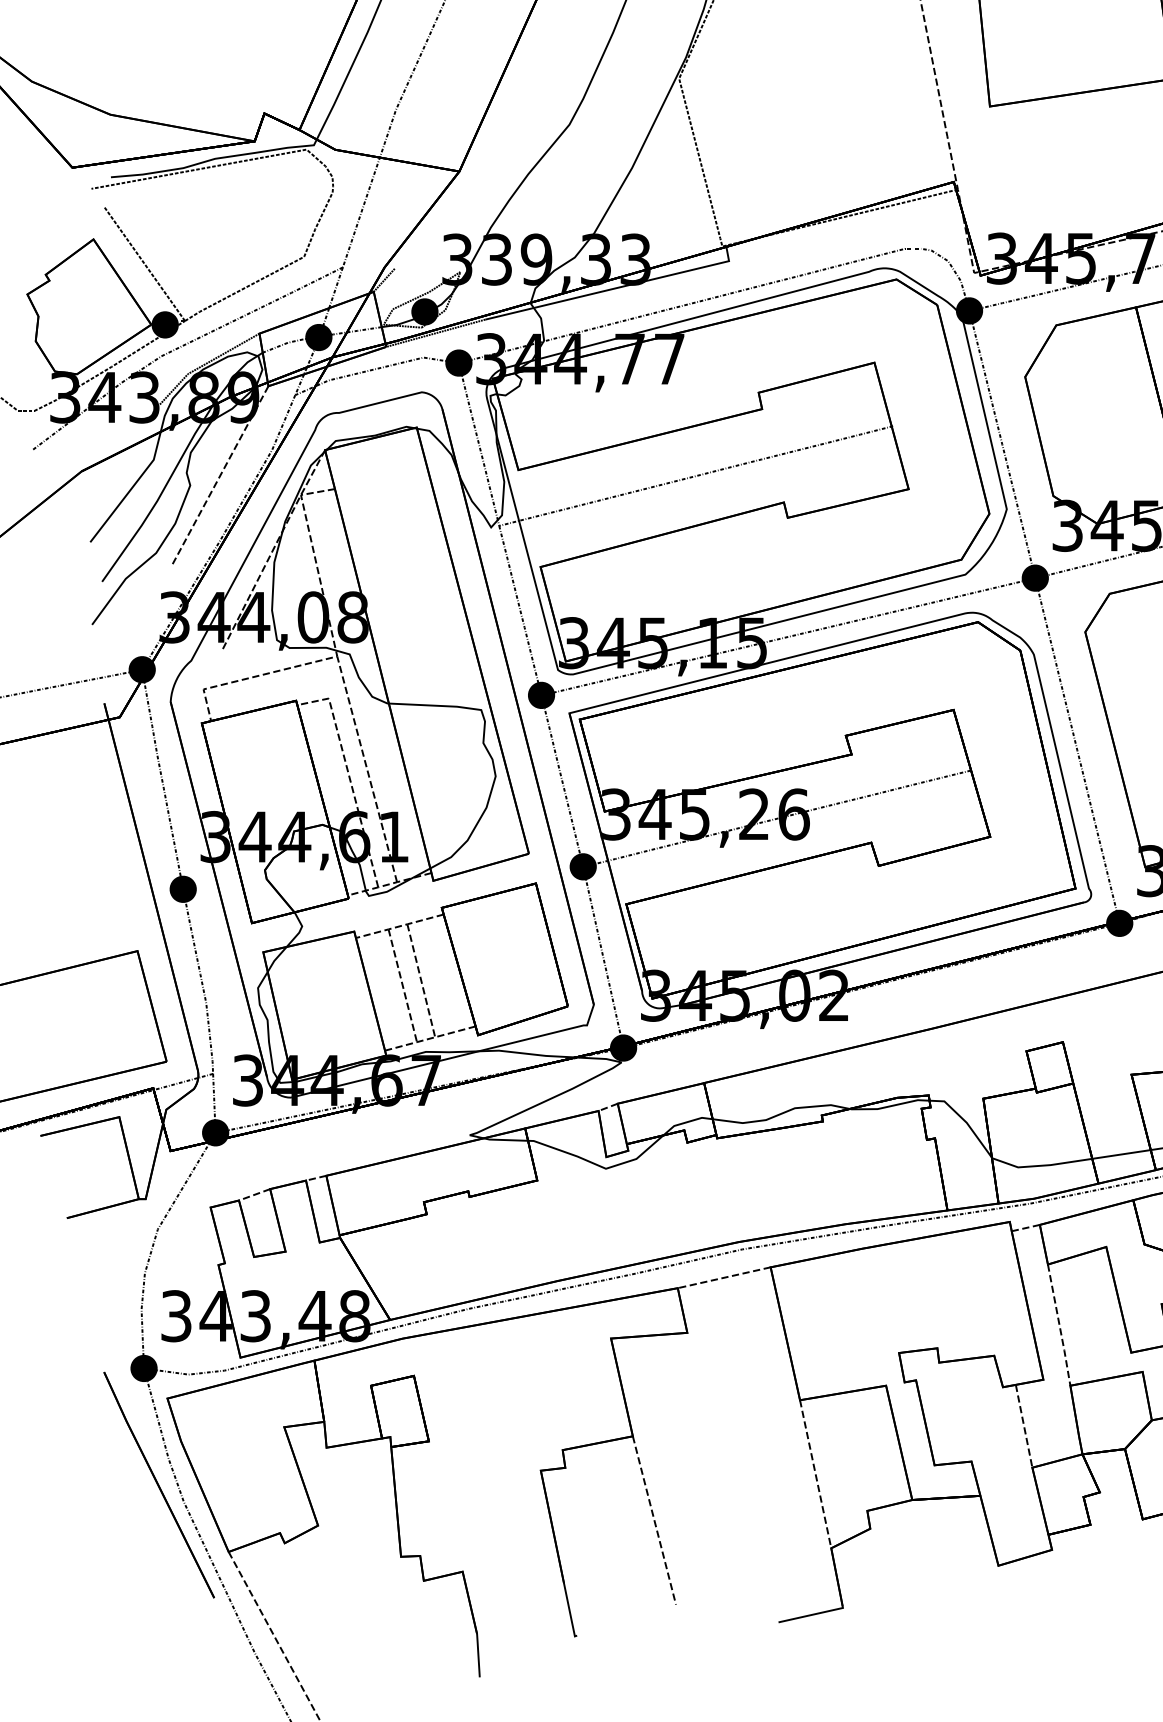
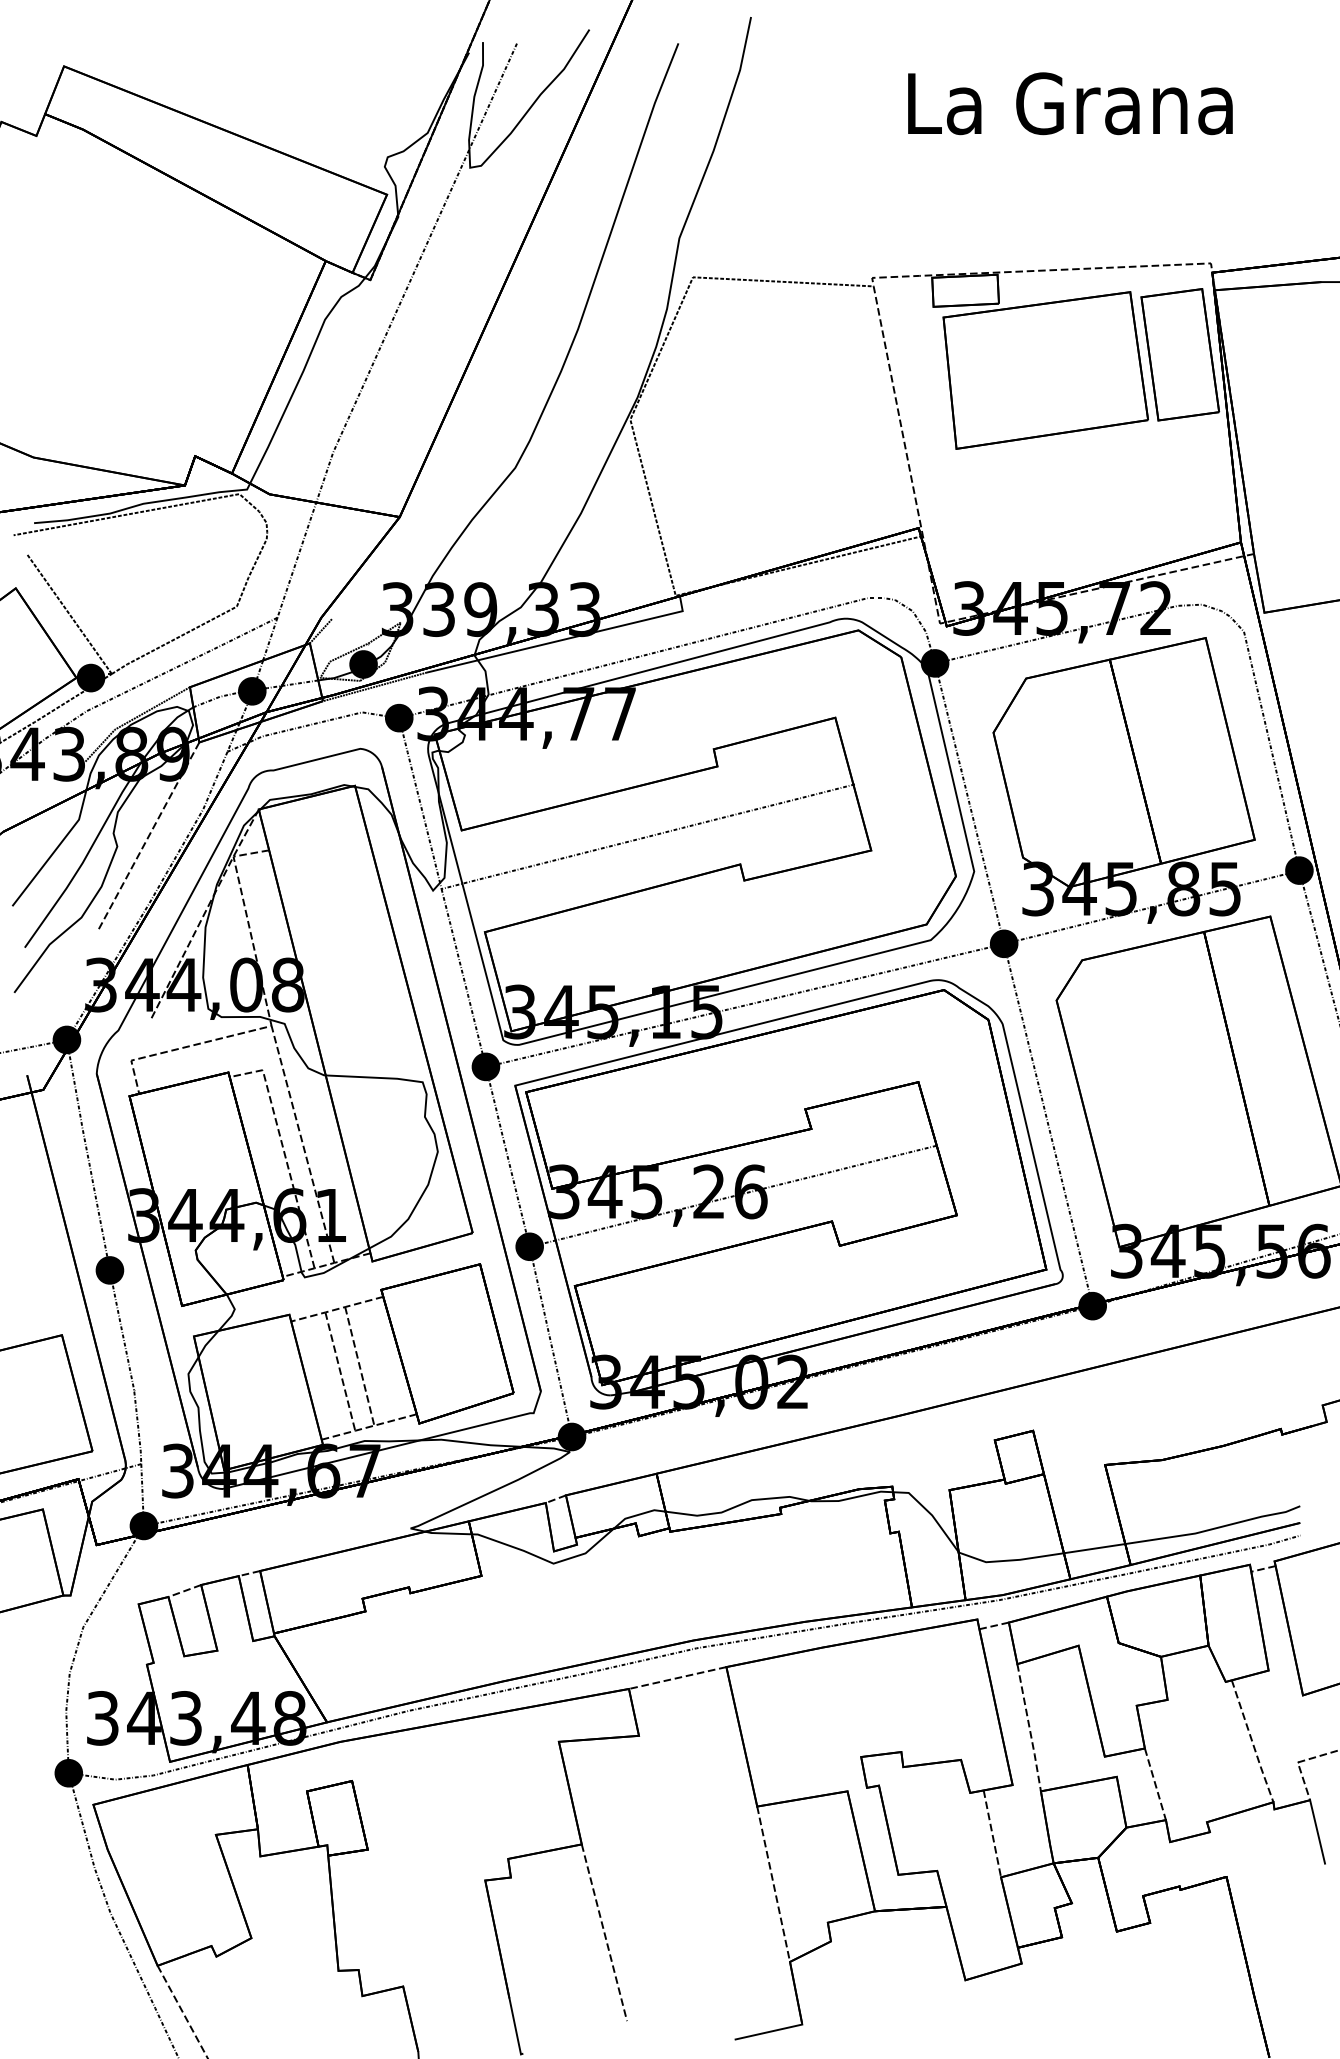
part: (158, 1484) -> (84, 1895), removed

